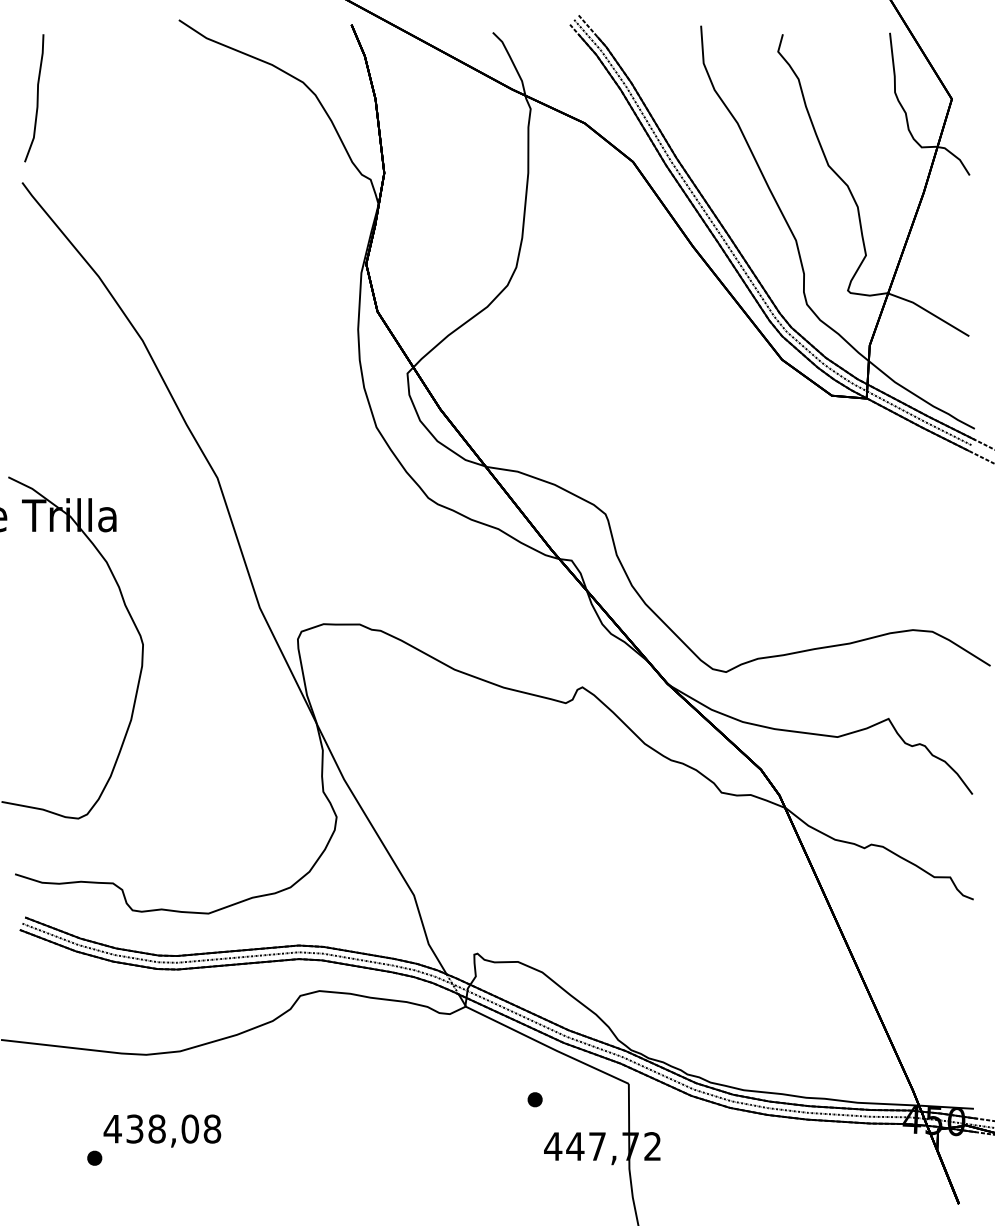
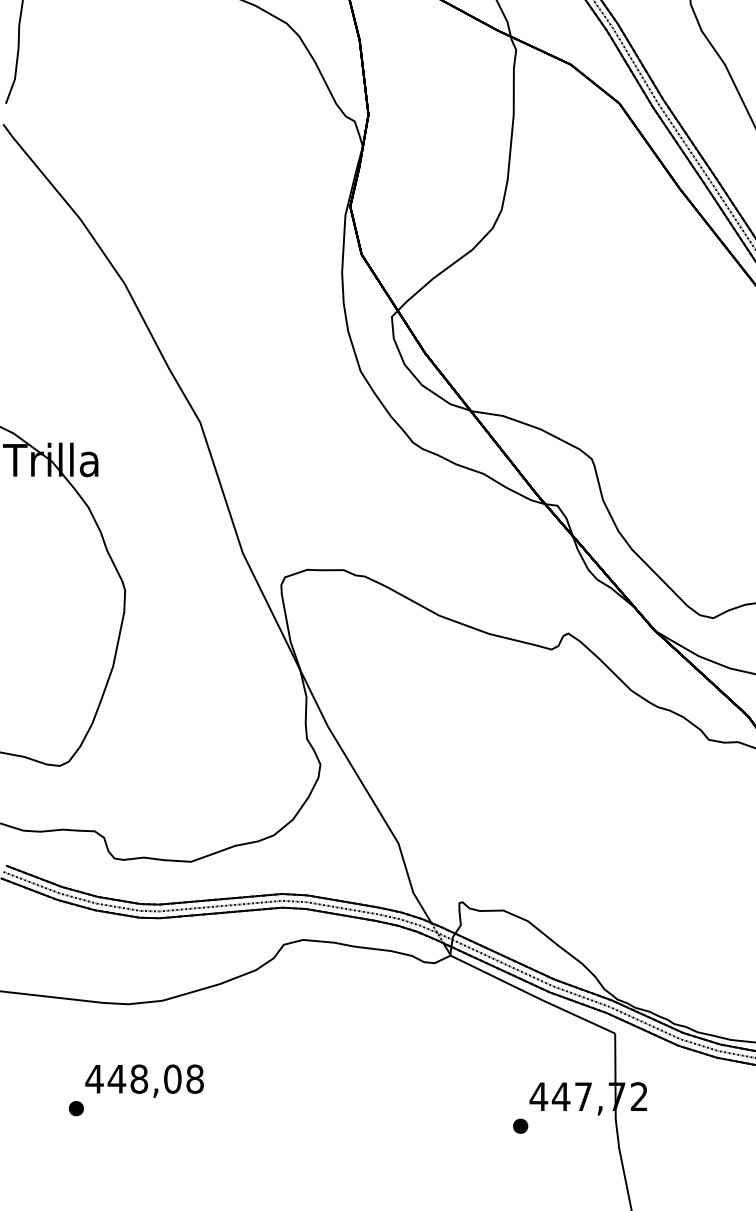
part: (534, 1099) -> (520, 1126), moved
text: (134, 1128) -> (116, 1078), 438,08 -> 448,08

